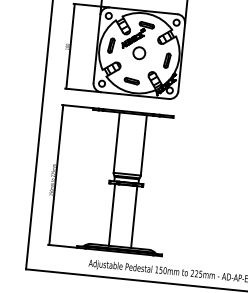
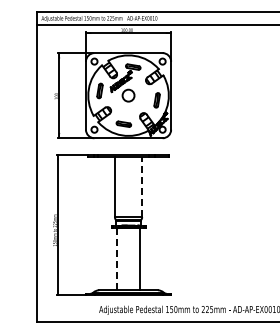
line: (144, 144) -> (142, 186), solid -> dashed
line: (112, 215) -> (117, 259), solid -> dashed

